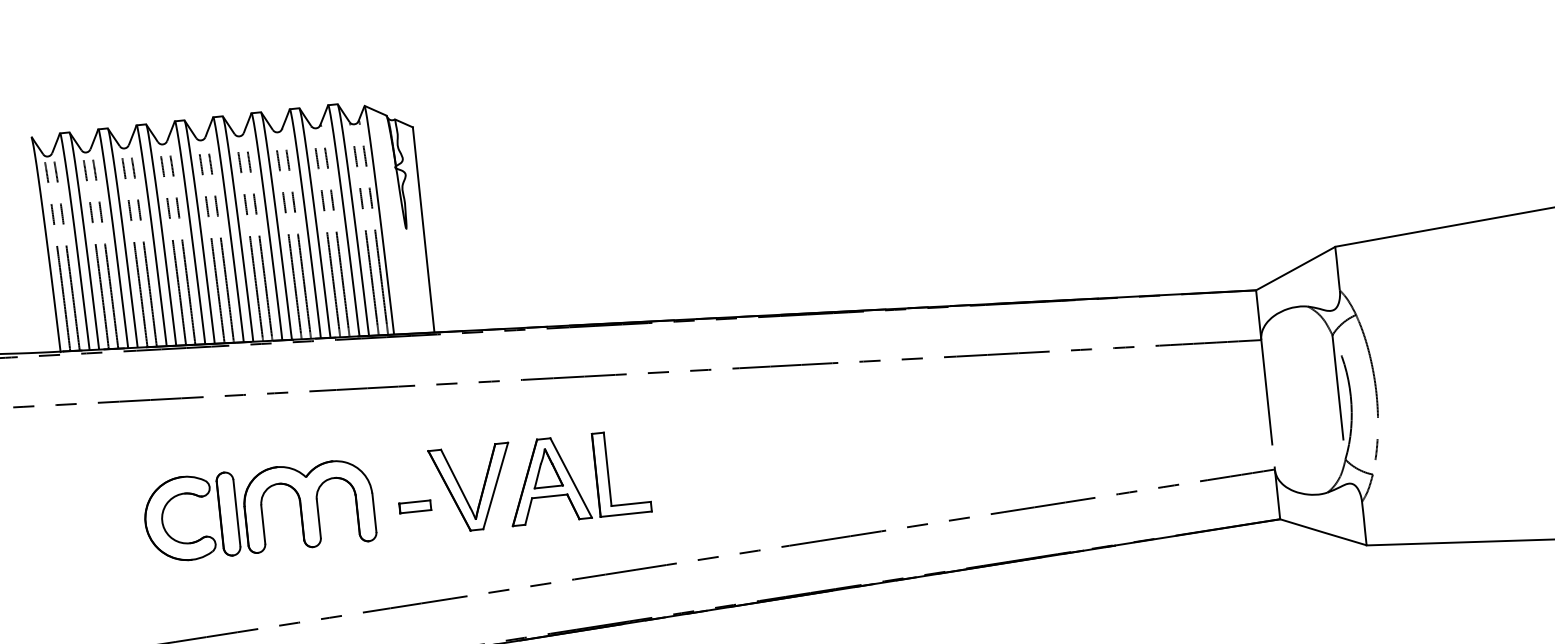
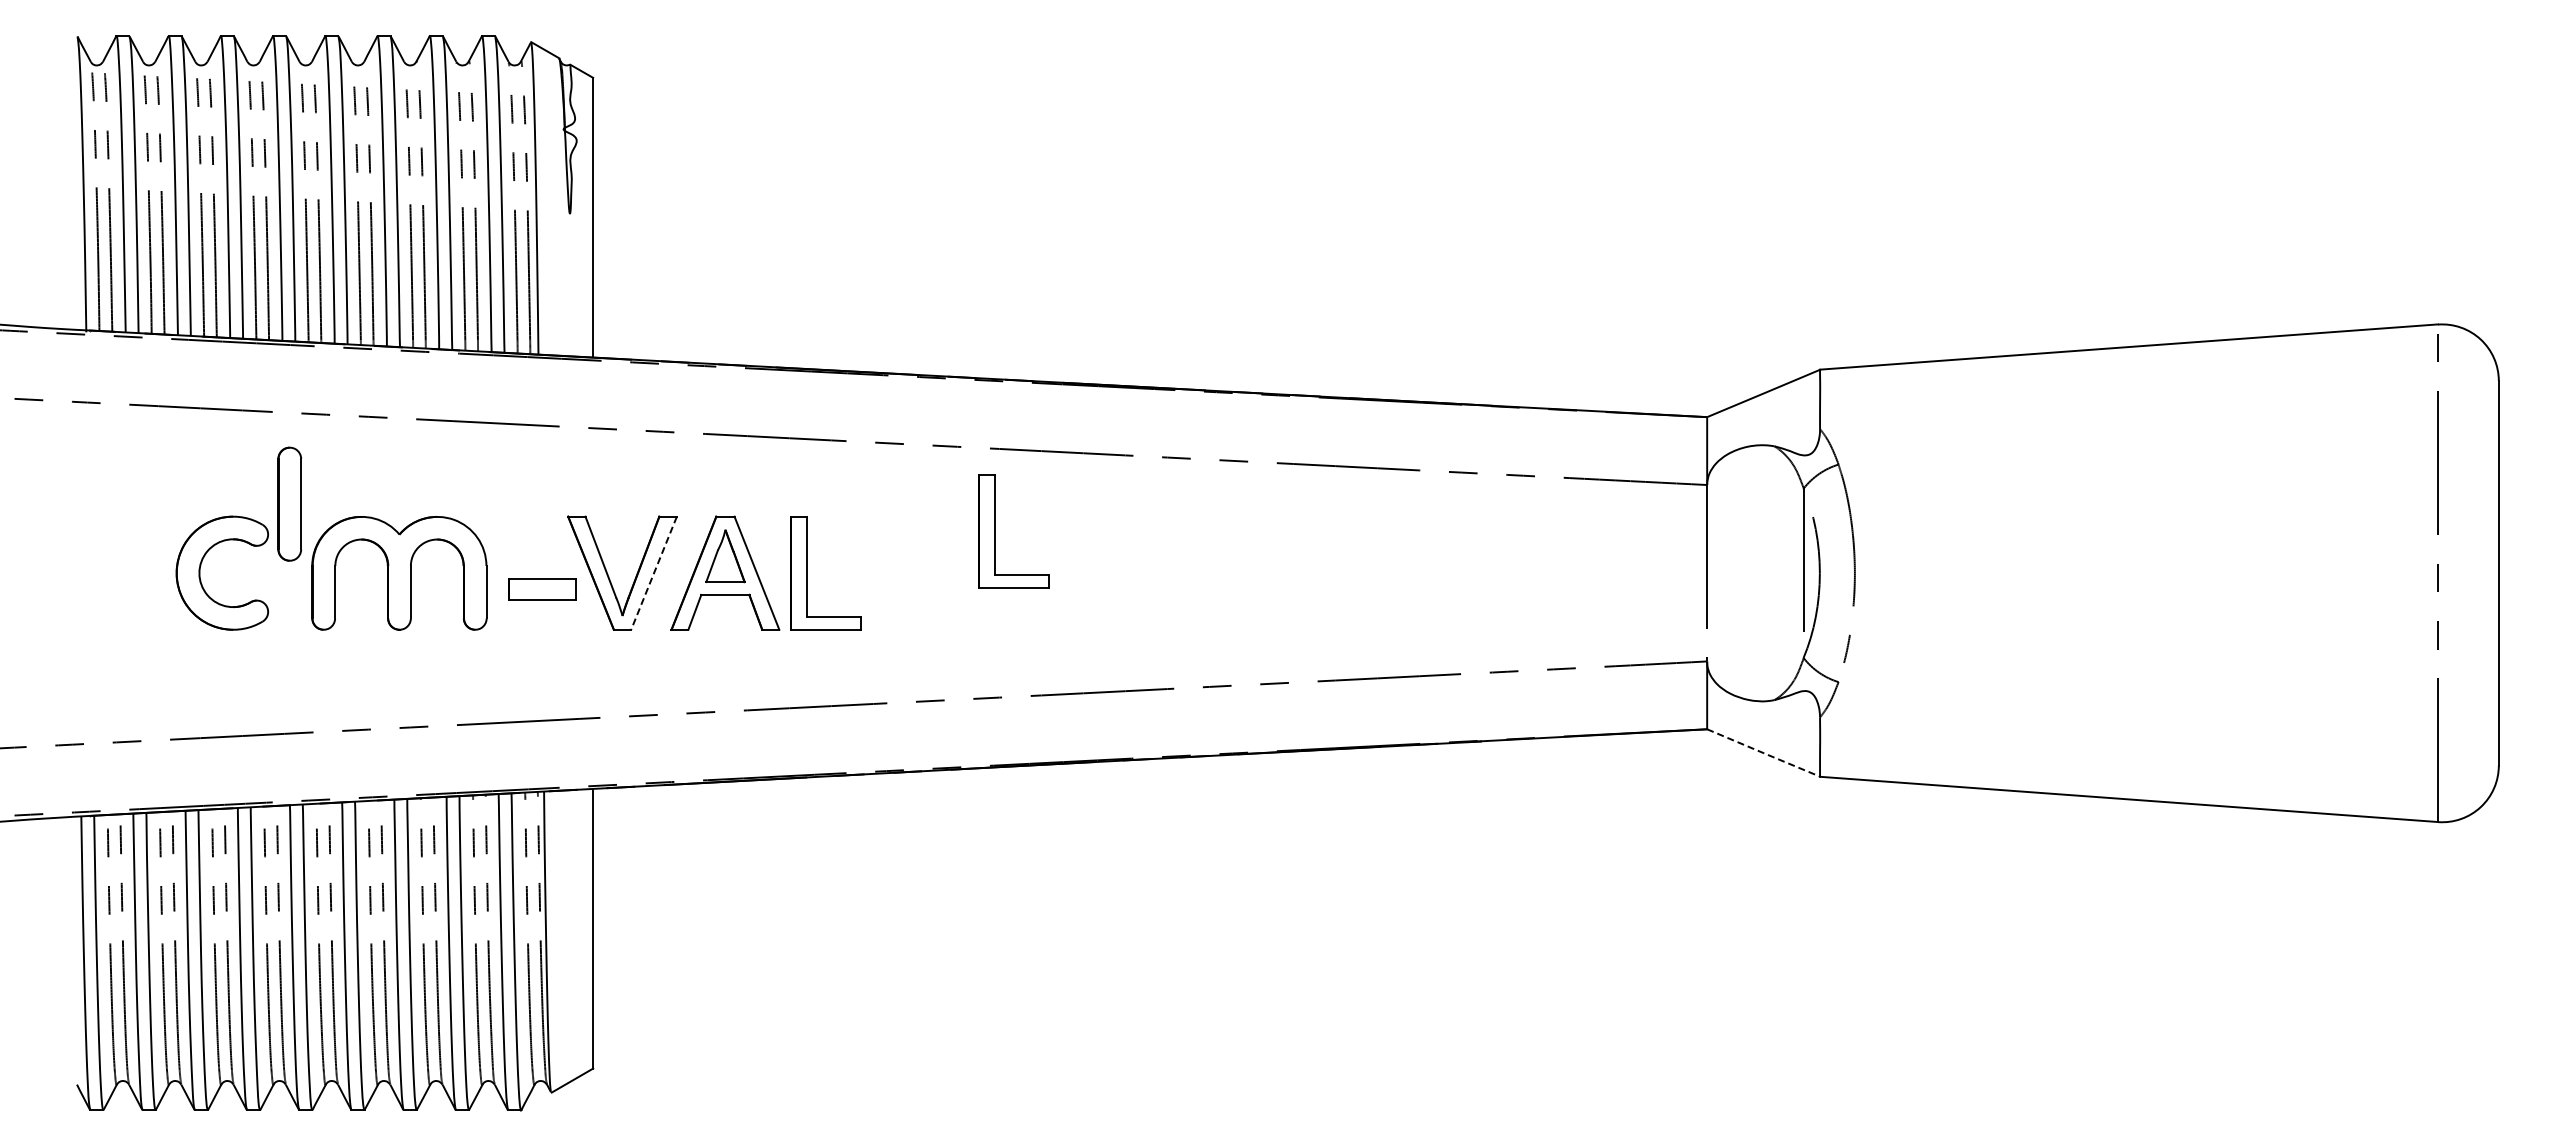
part: (742, 429) -> (995, 531), added
line: (496, 486) -> (654, 573), solid -> dashed
part: (415, 506) -> (542, 589), size x1.6
part: (228, 513) -> (289, 503), moved
line: (1323, 532) -> (1763, 753), solid -> dashed

